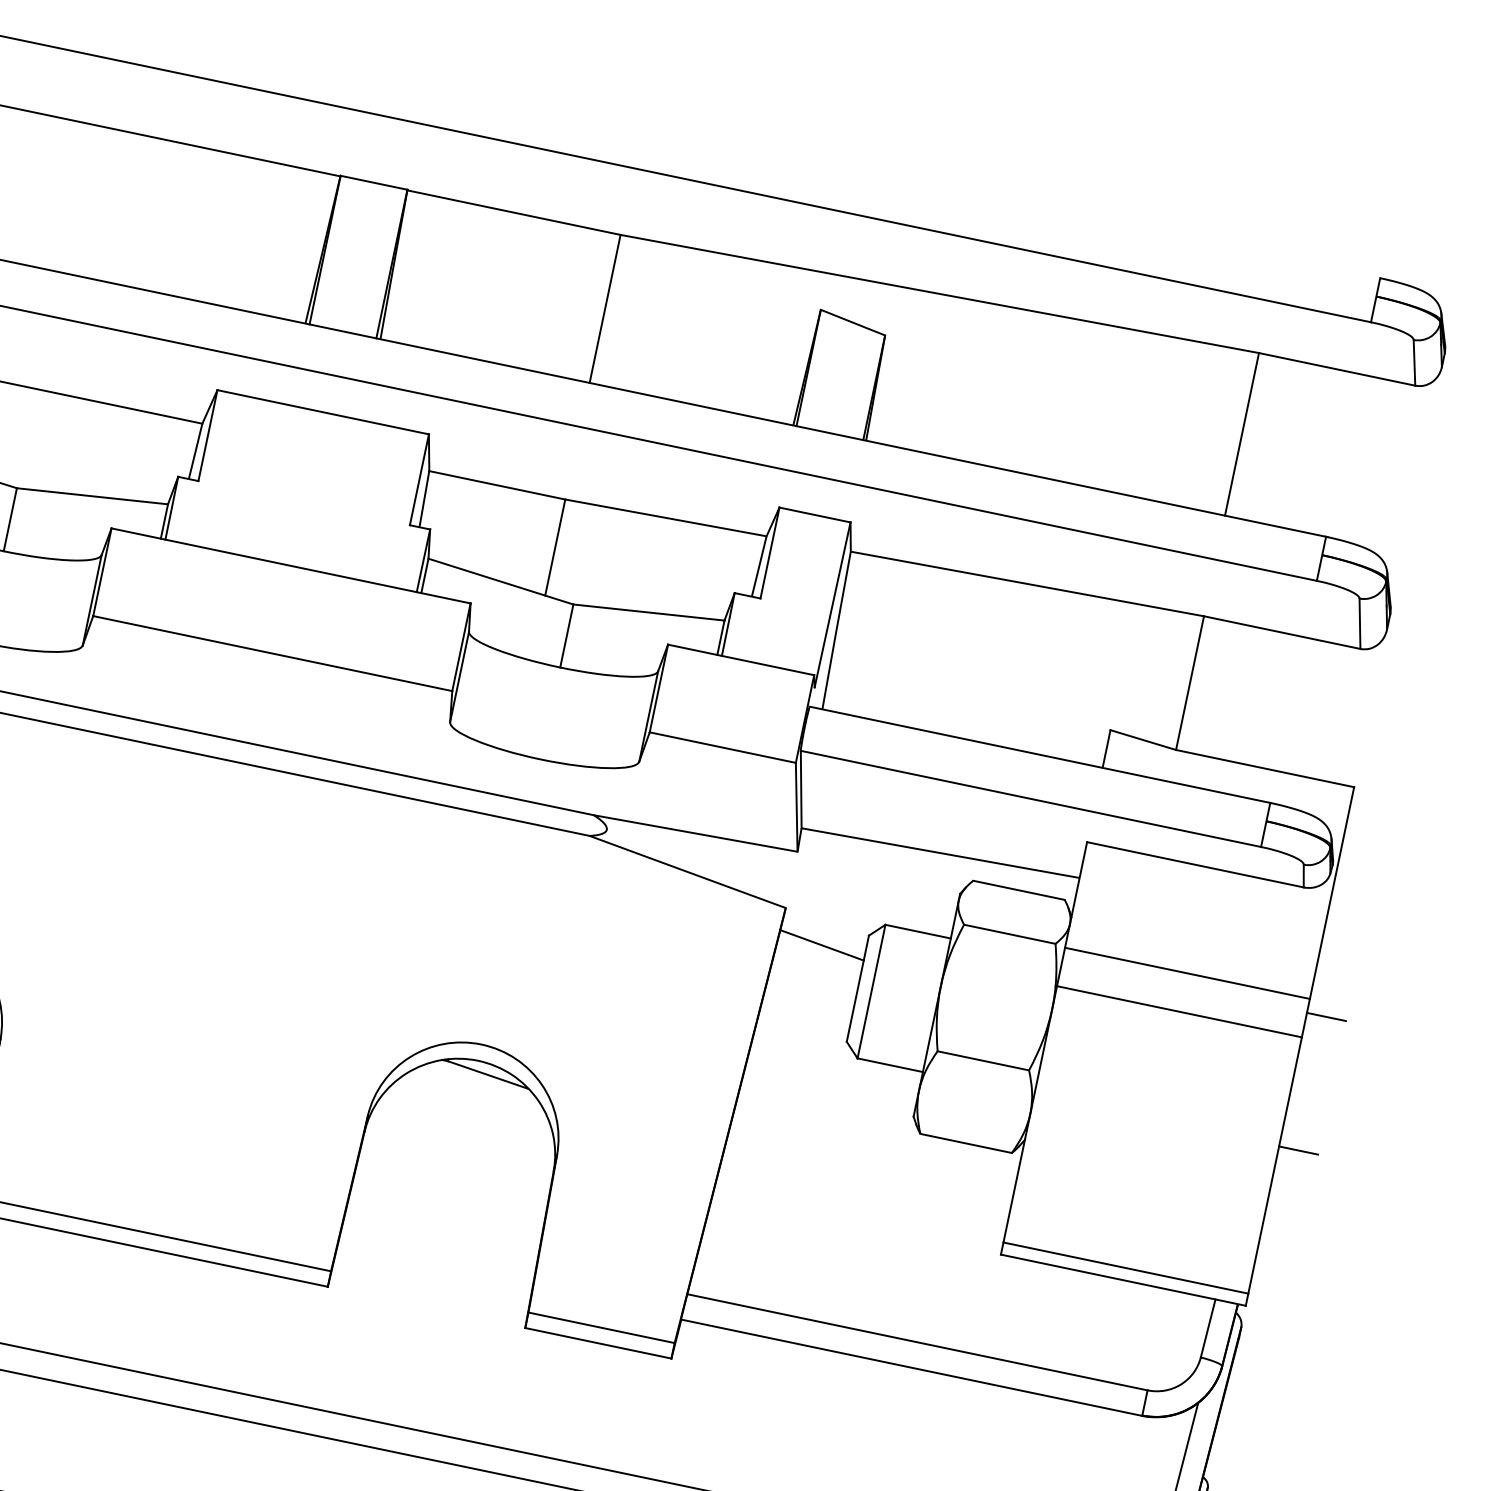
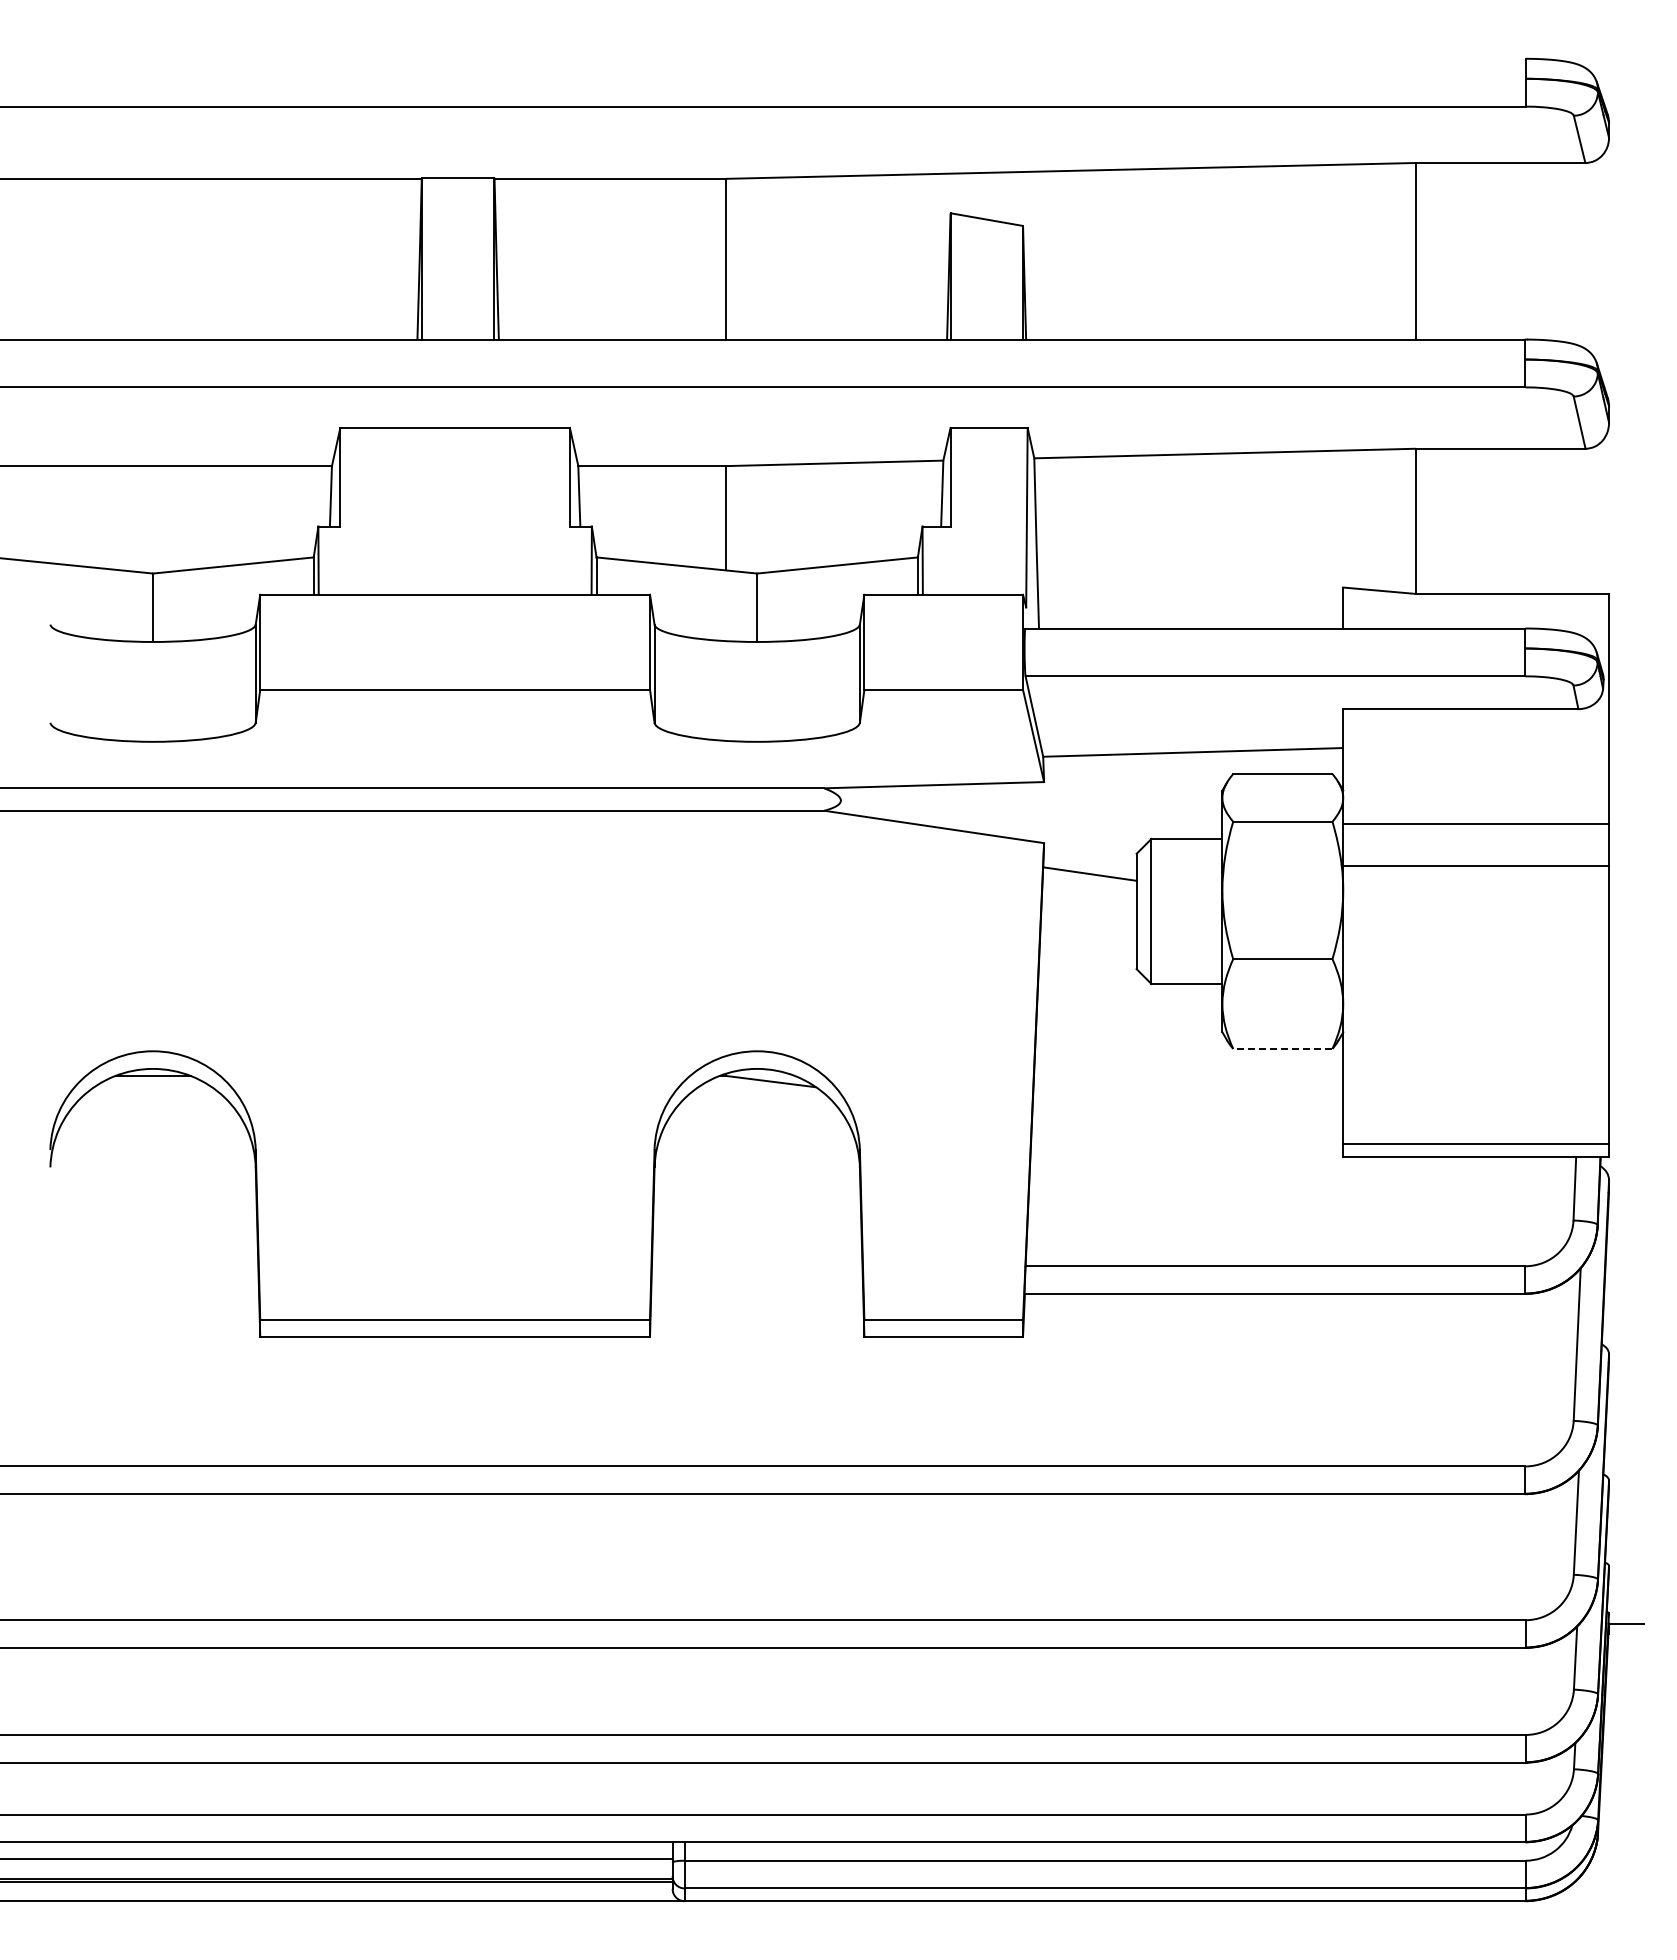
line: (1326, 1016) -> (1630, 838), removed
line: (965, 1143) -> (1282, 1048), solid -> dashed
line: (1298, 1150) -> (1630, 983), removed

